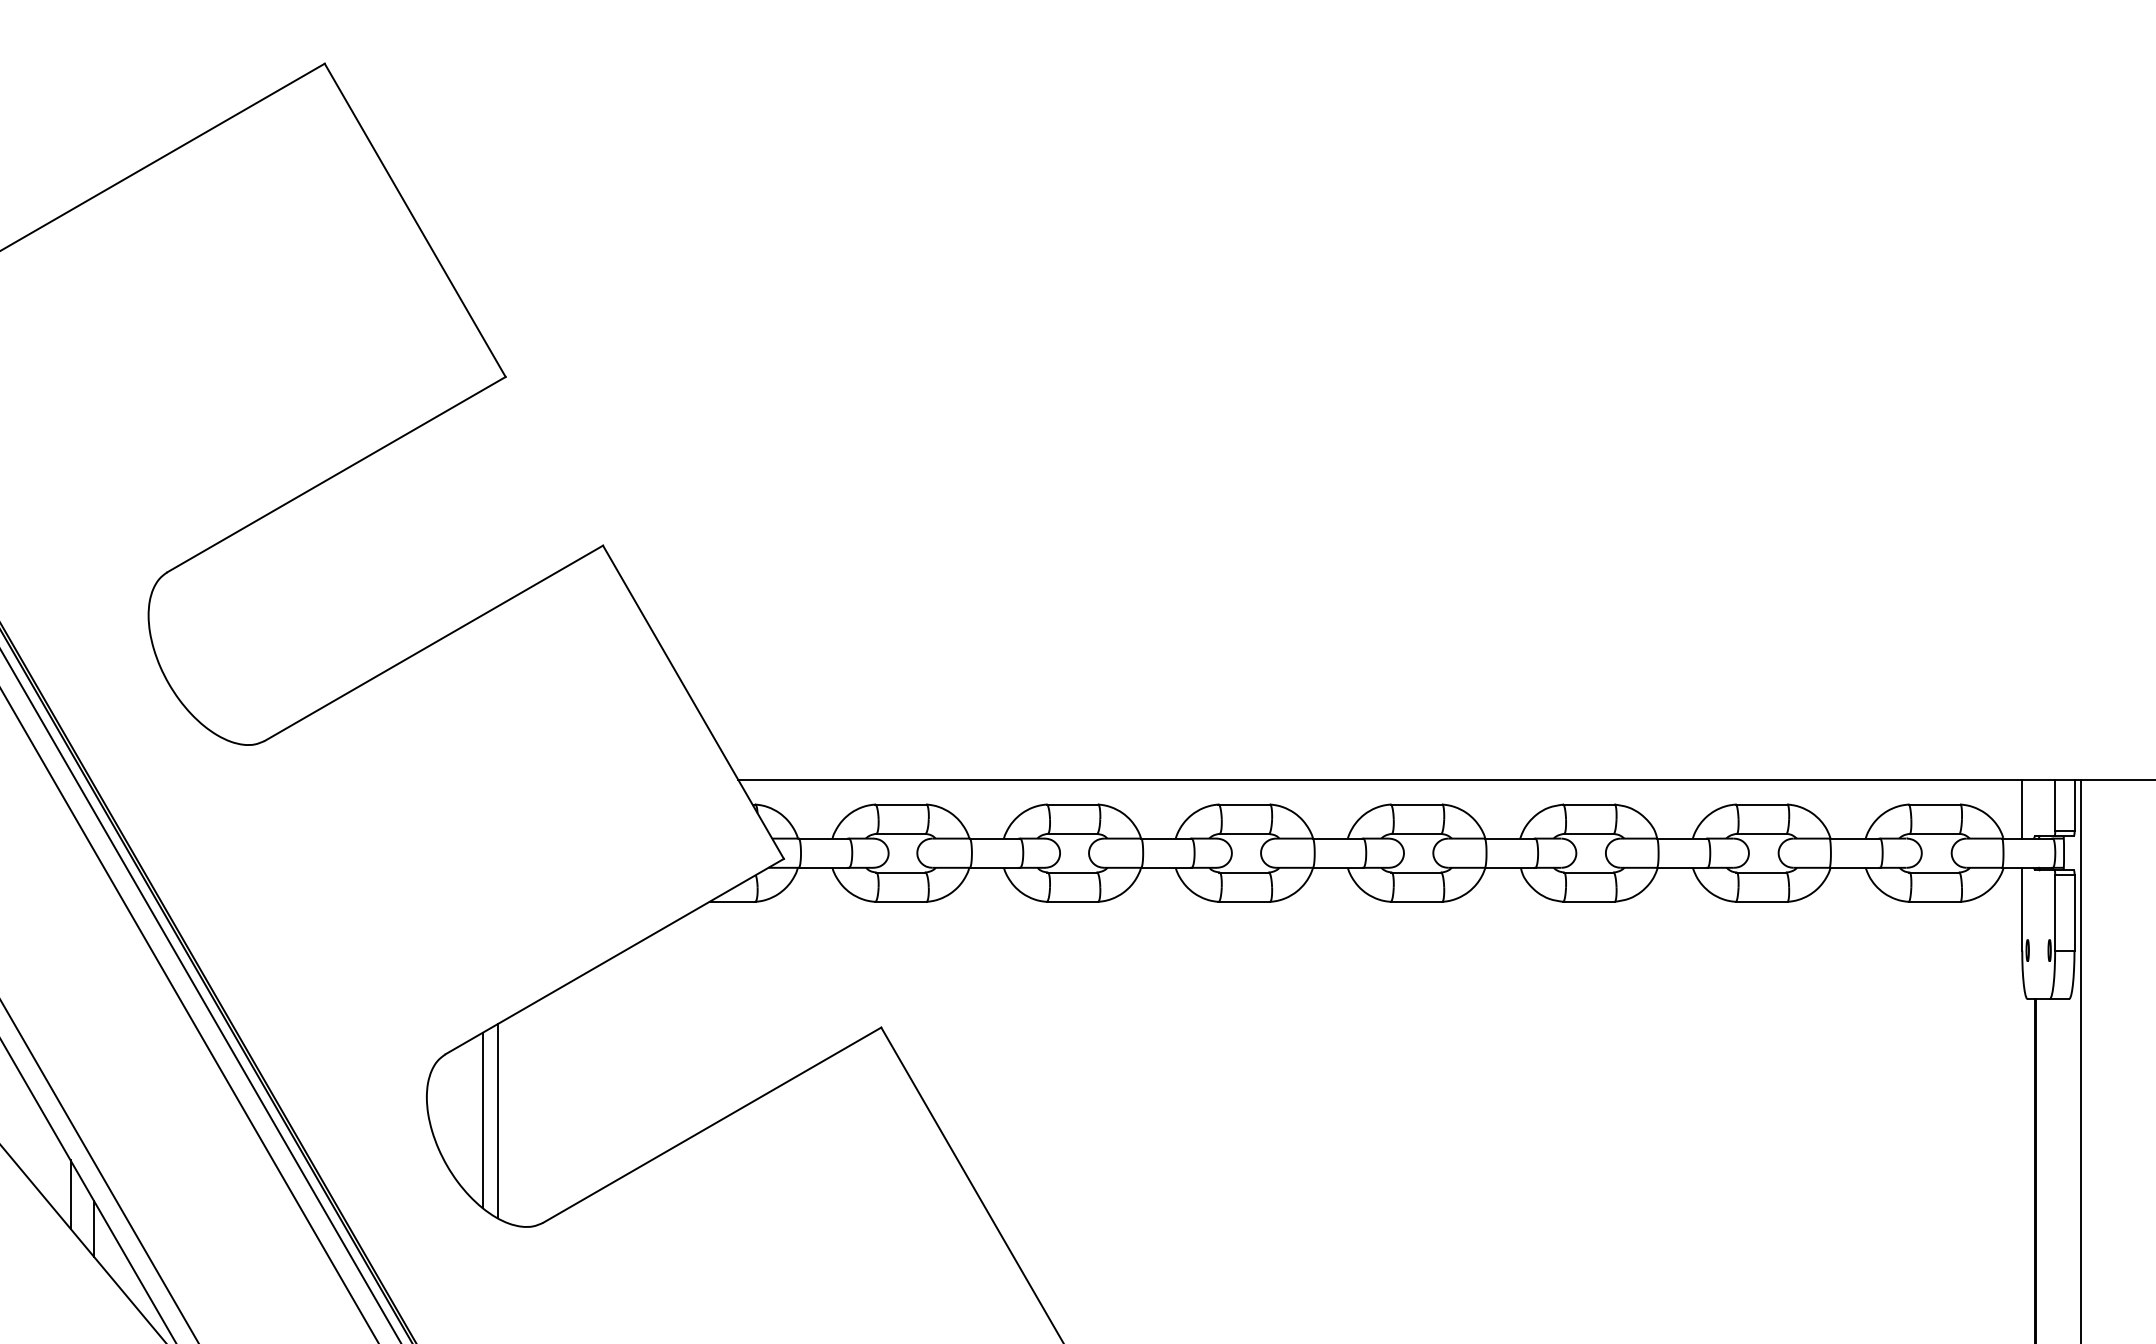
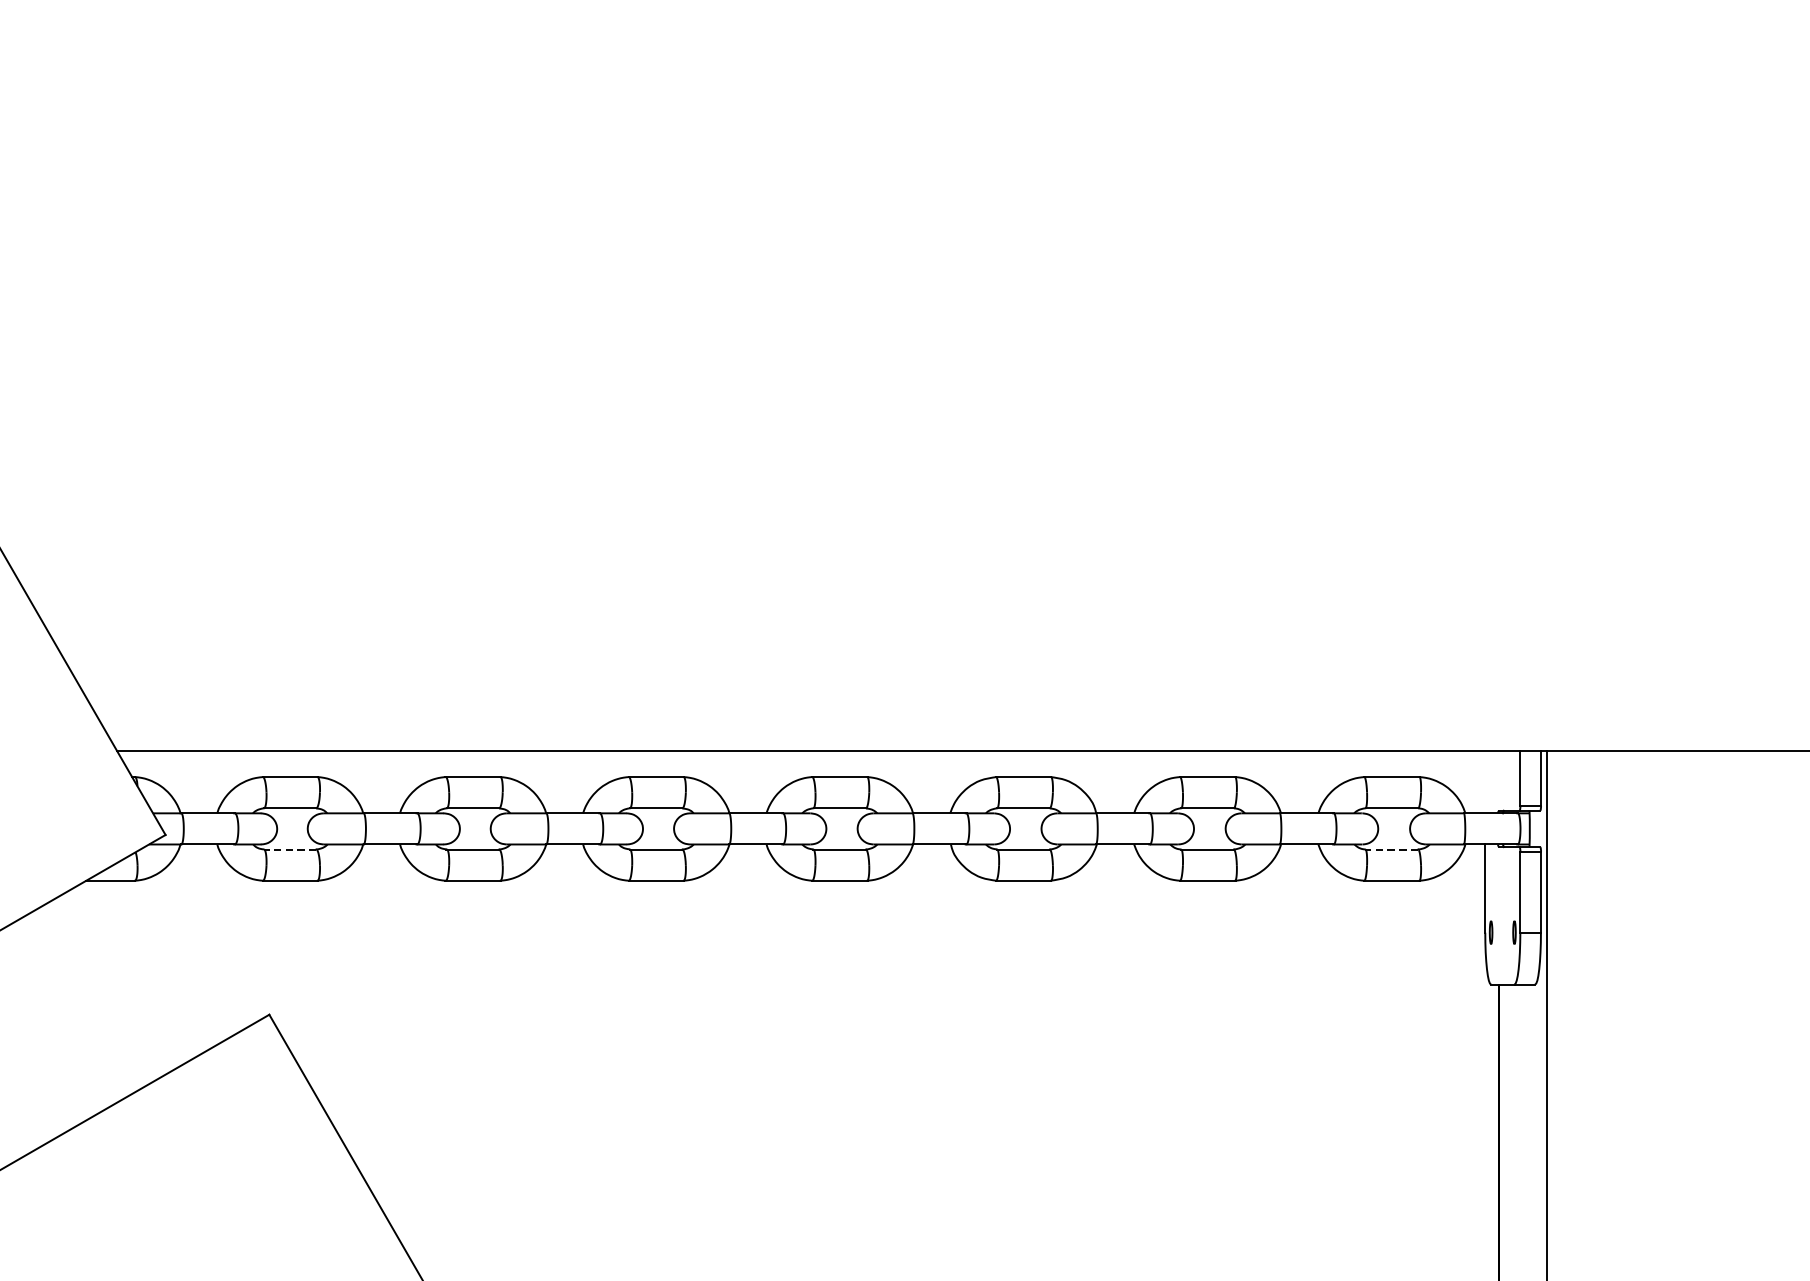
line: (2022, 808) -> (1485, 781), removed
line: (900, 872) -> (289, 849), solid -> dashed
line: (1933, 872) -> (1390, 849), solid -> dashed

